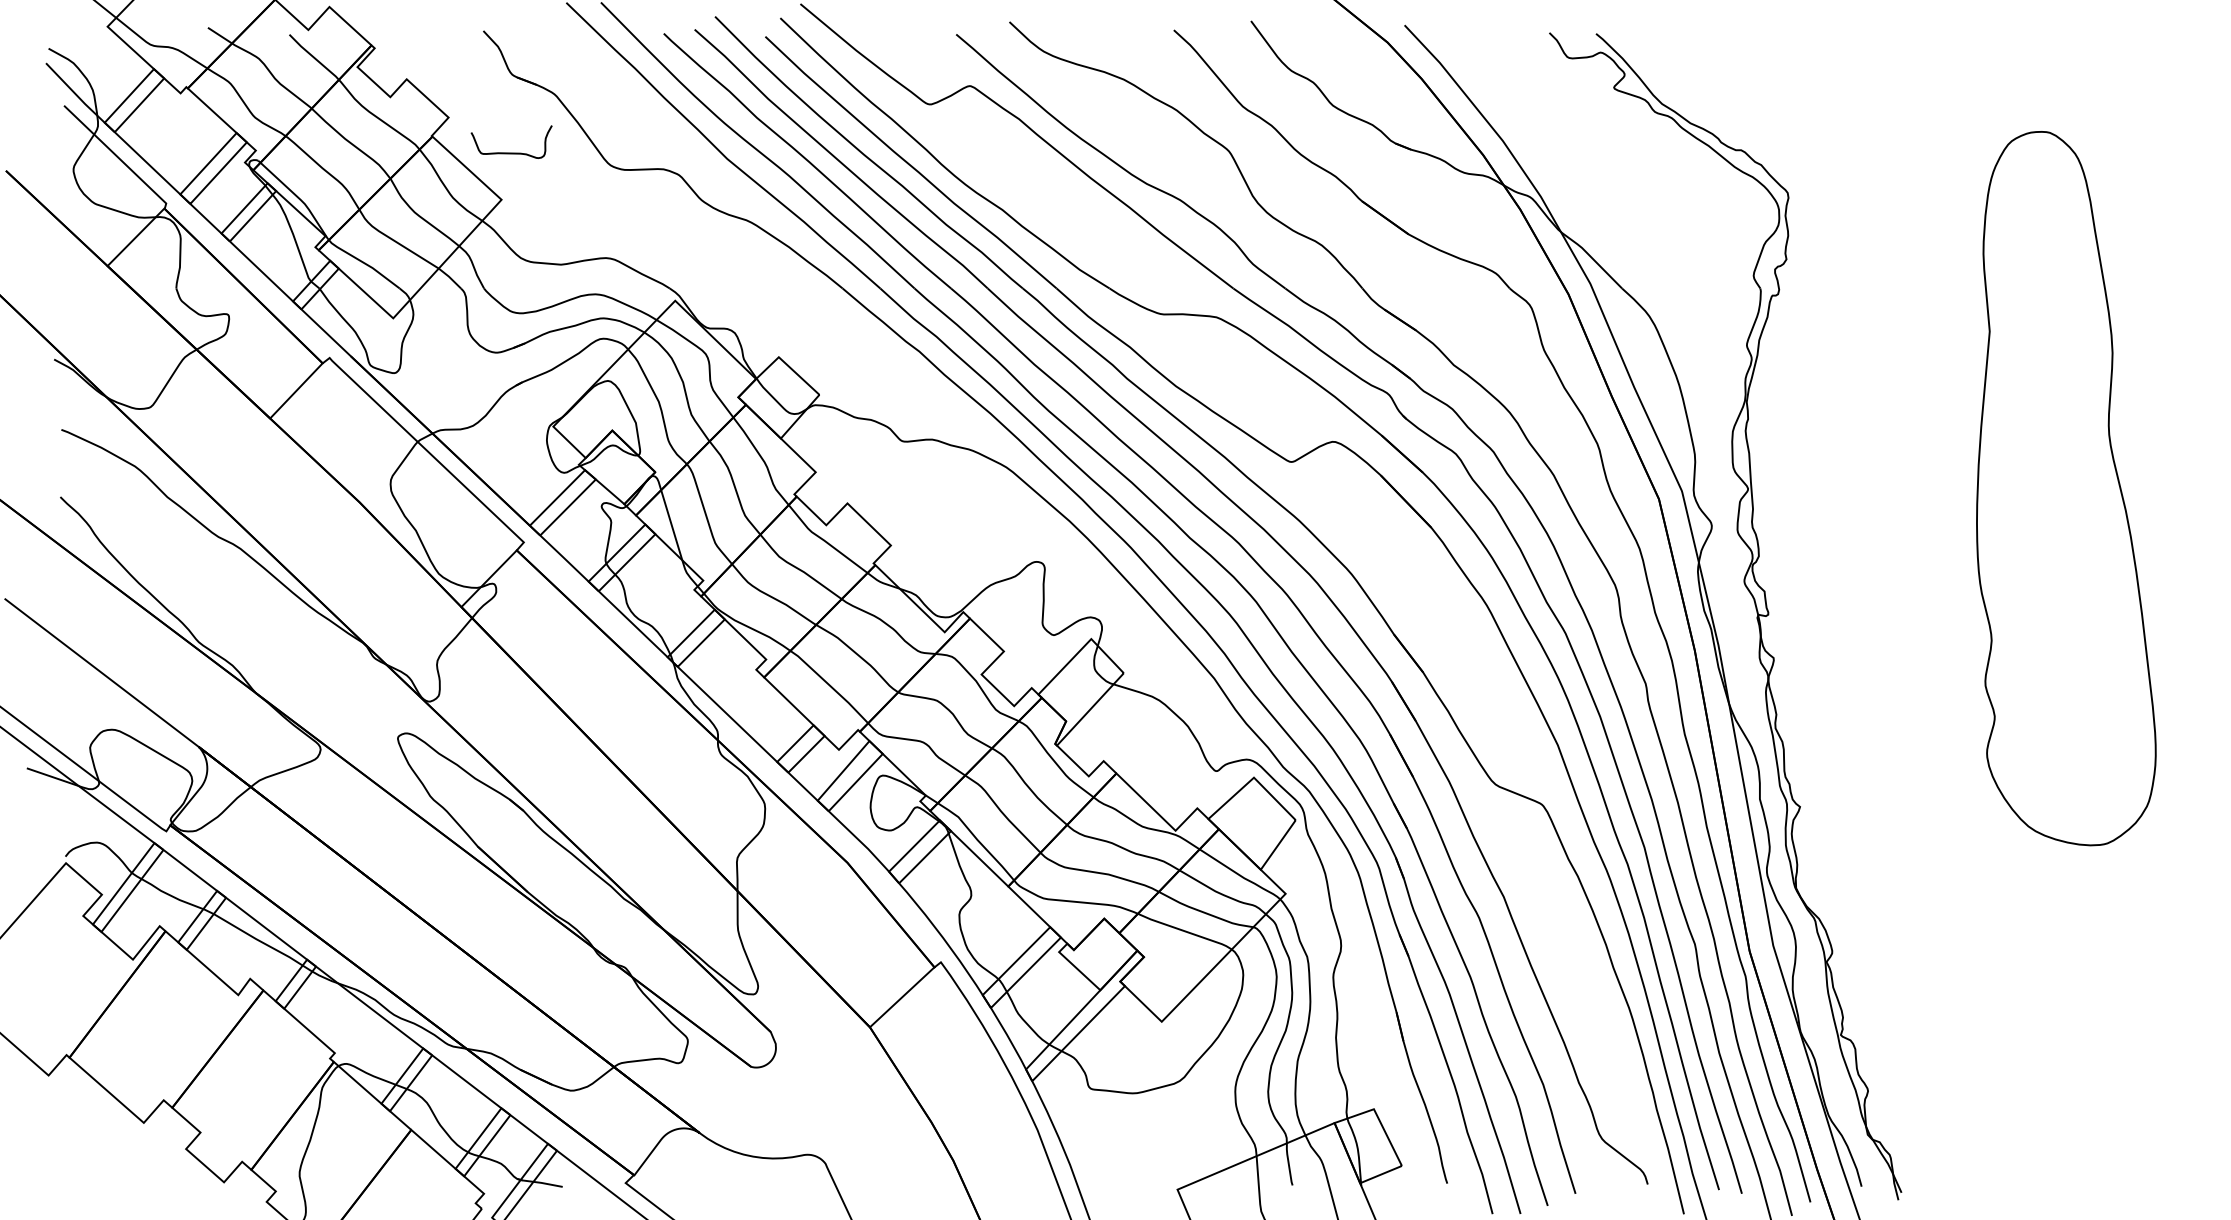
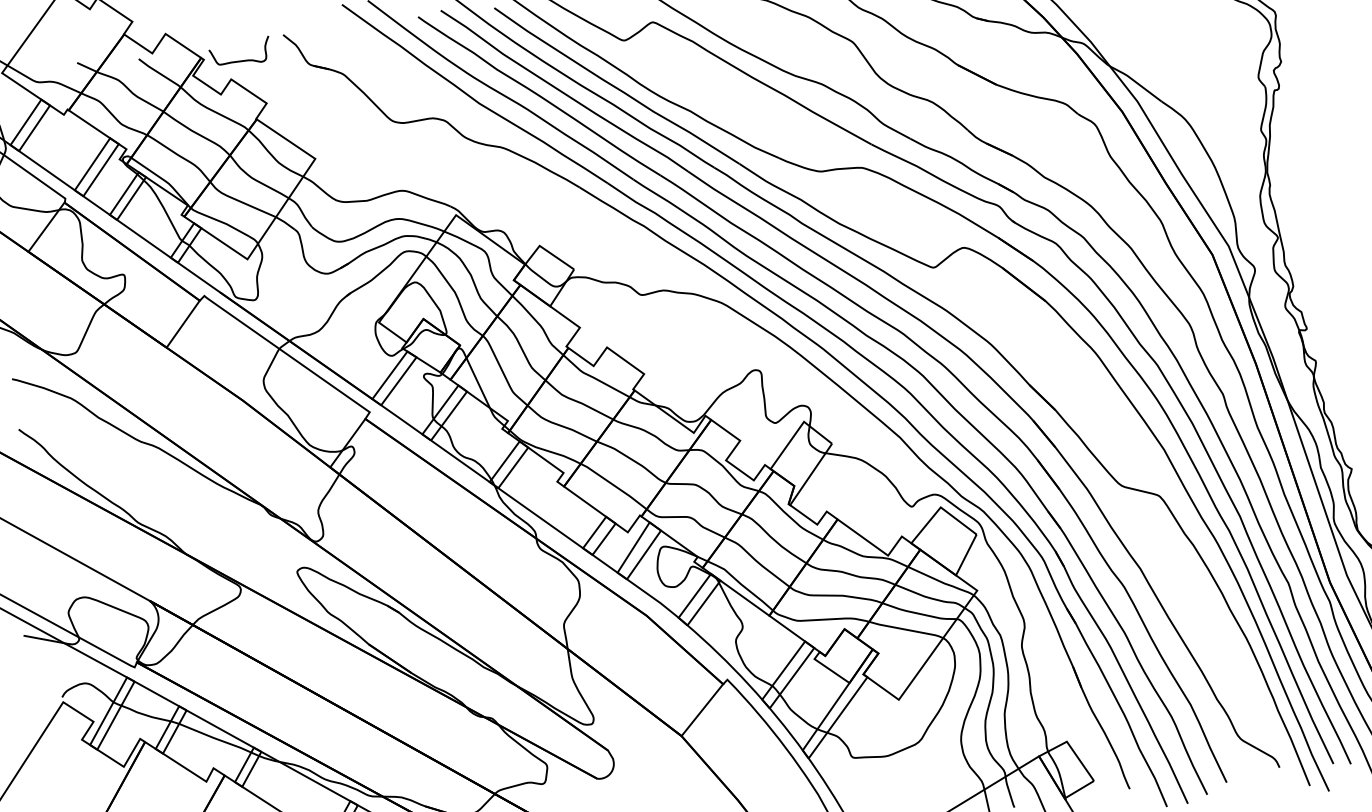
curve: (511, 152) -> (241, 60), moved

